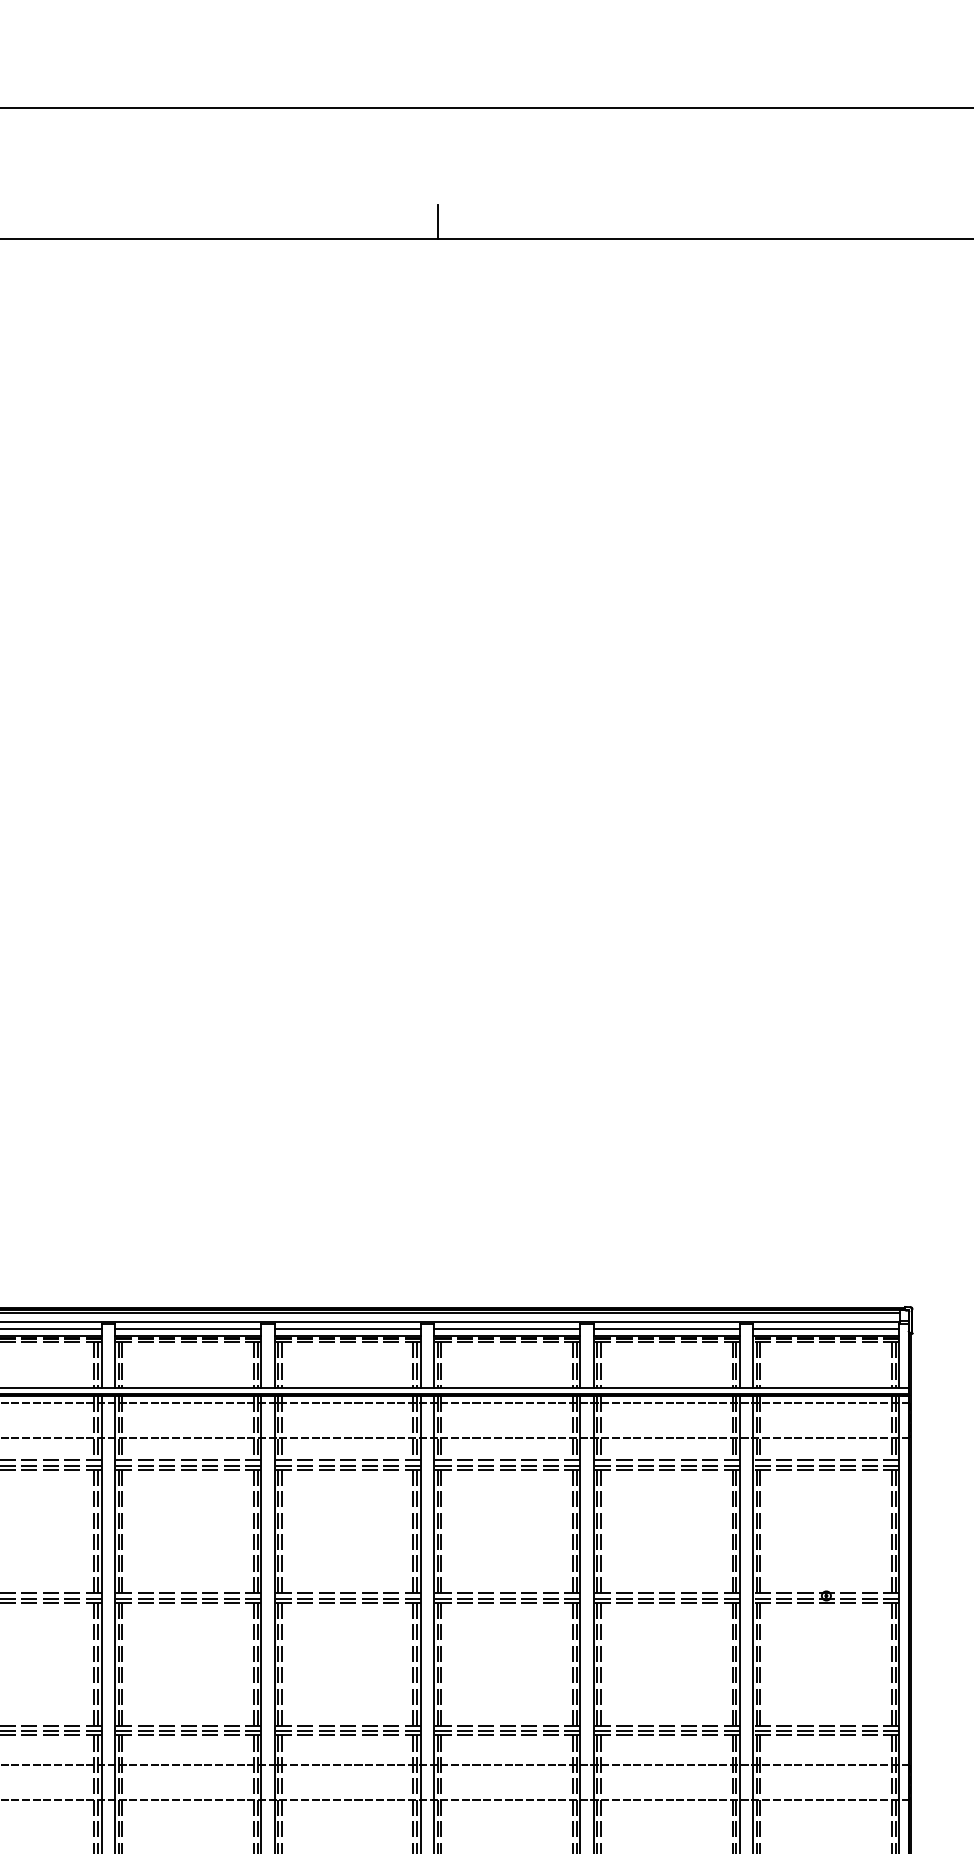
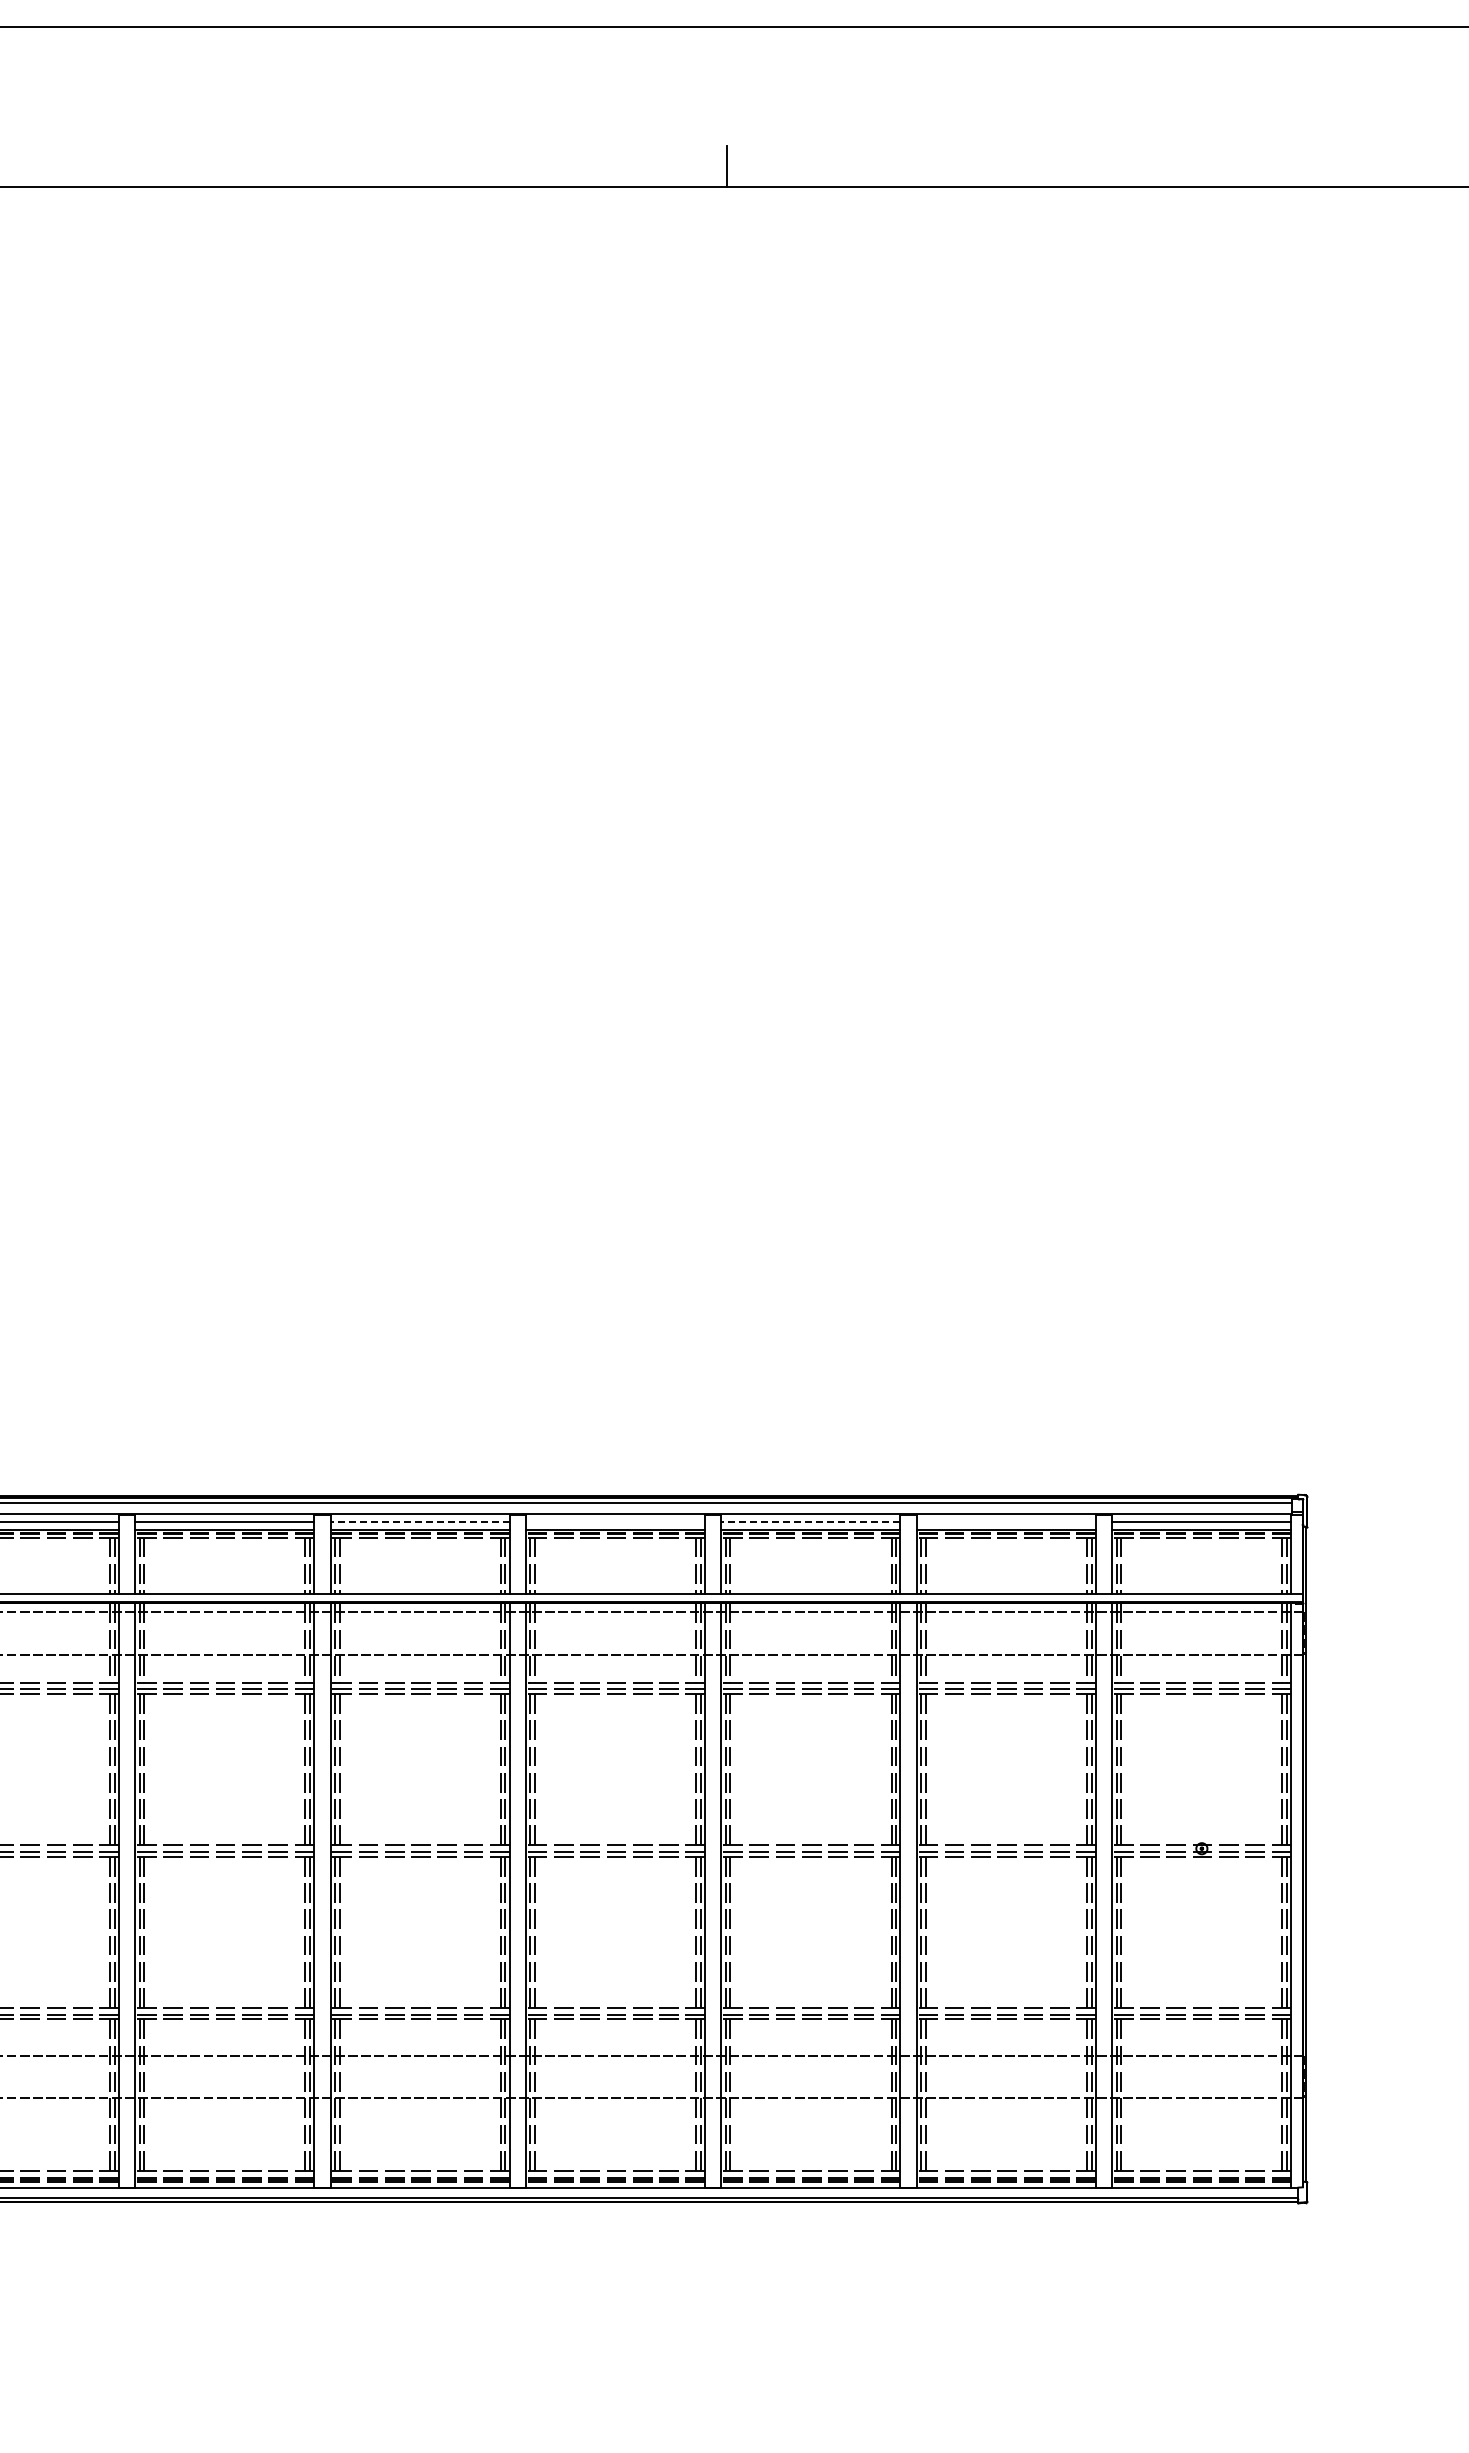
line: (187, 1329) -> (419, 1522), solid -> dashed
line: (347, 1329) -> (615, 1522), removed
line: (506, 1329) -> (810, 1522), solid -> dashed
line: (666, 1329) -> (1005, 1522), removed

